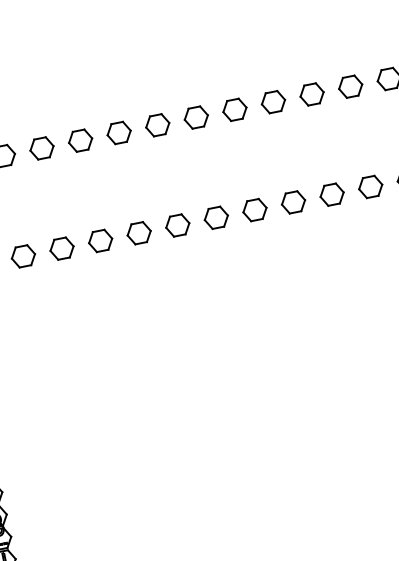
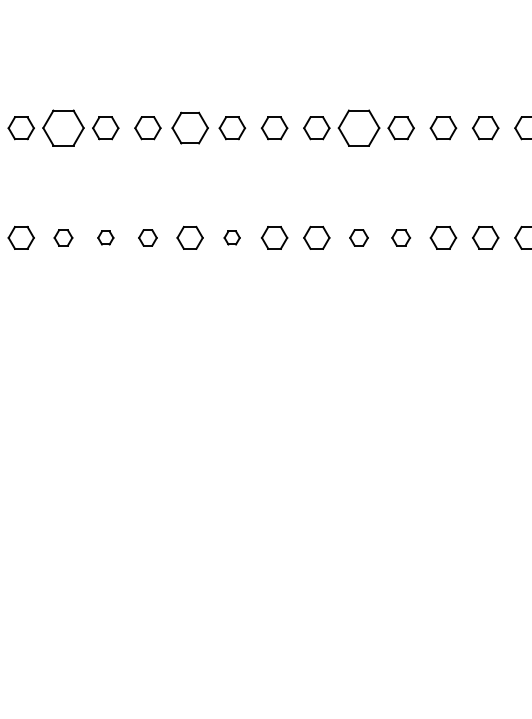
part: (311, 94) -> (358, 128), size x1.6
part: (157, 125) -> (189, 128), size x1.4
part: (42, 148) -> (63, 128), size x1.6
part: (369, 186) -> (400, 237), size x0.7
part: (331, 194) -> (358, 237), size x0.7
part: (215, 217) -> (231, 237), size x0.6
part: (138, 232) -> (147, 237), size x0.7
part: (100, 240) -> (105, 237), size x0.6
part: (61, 248) -> (63, 237), size x0.7

